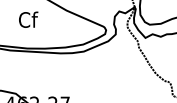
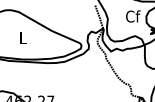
text: (28, 19) -> (23, 37), Cf -> L

